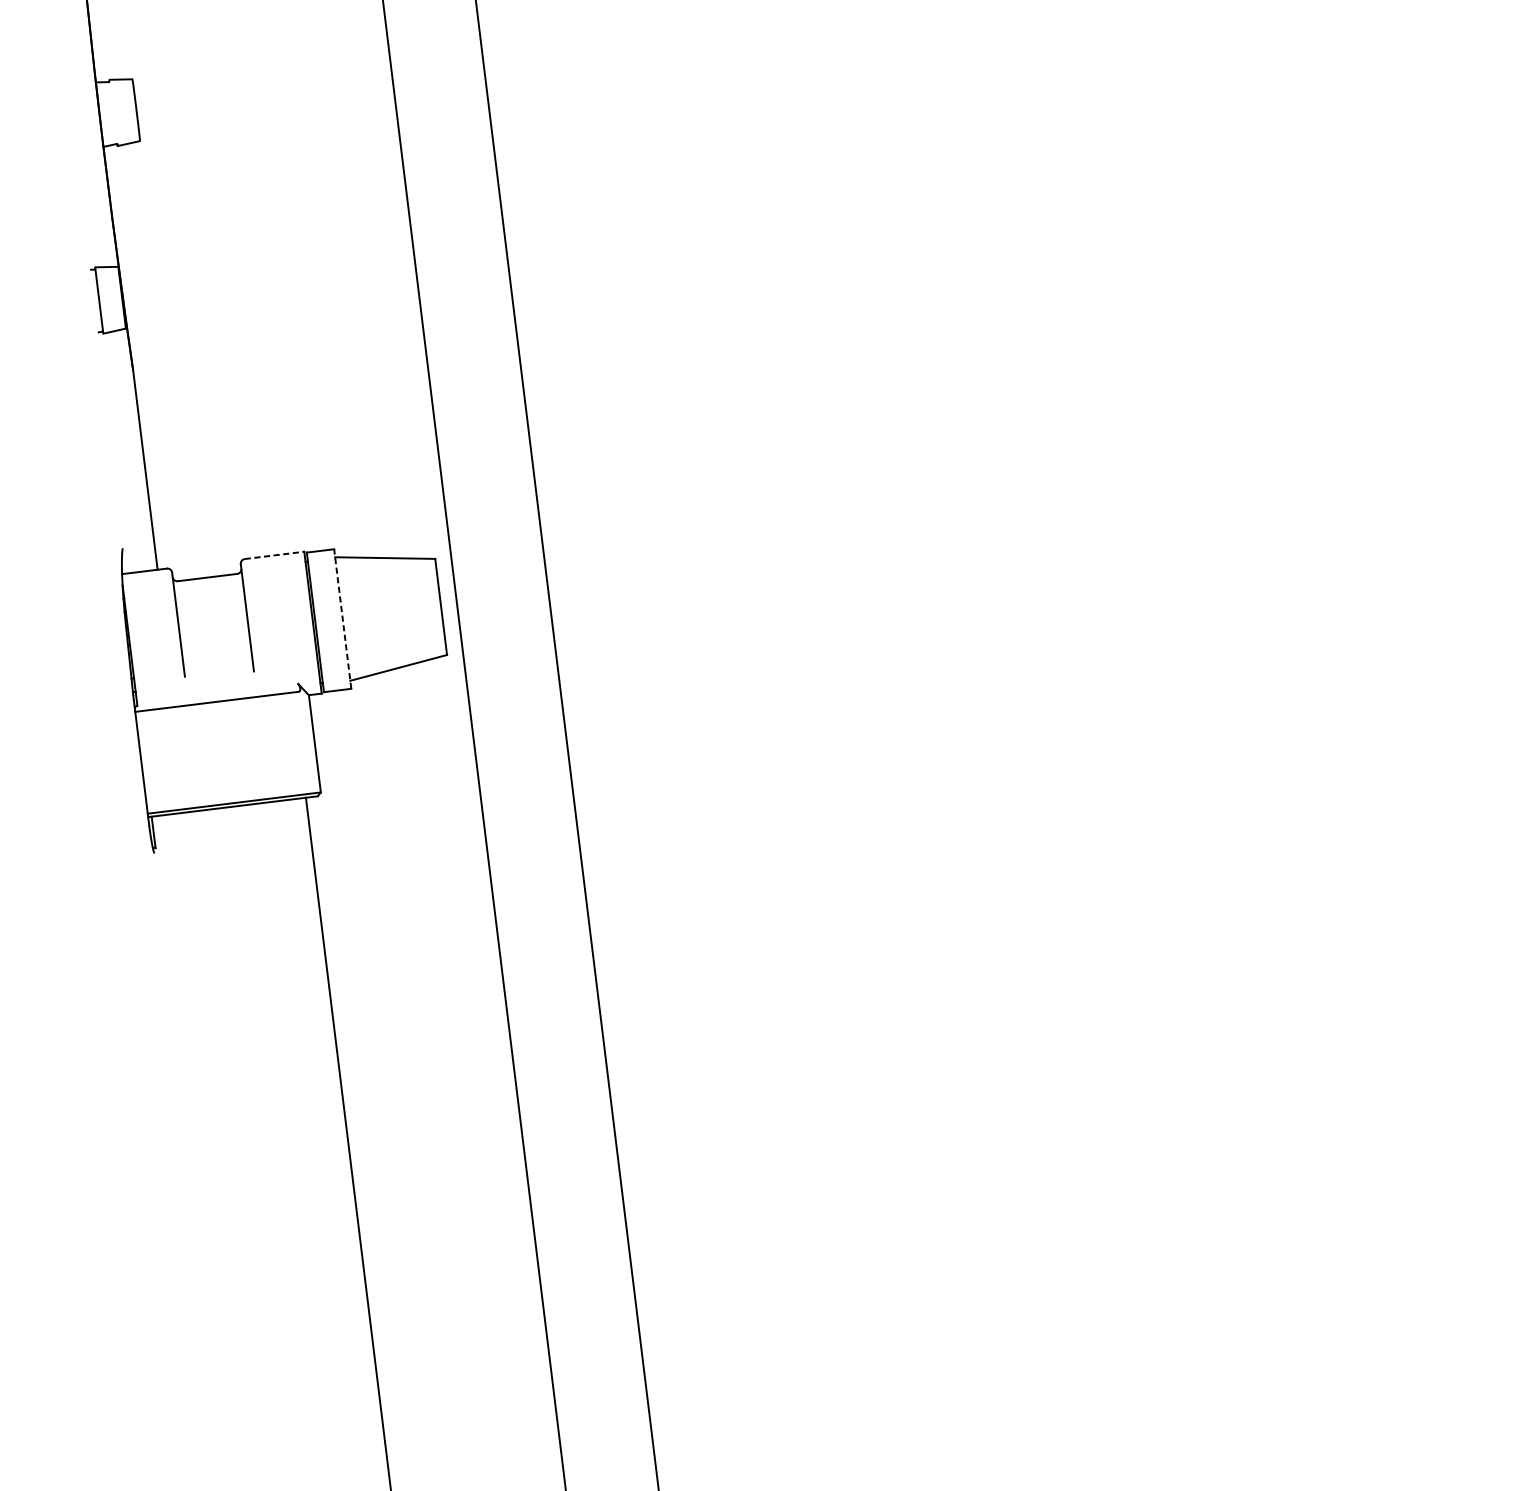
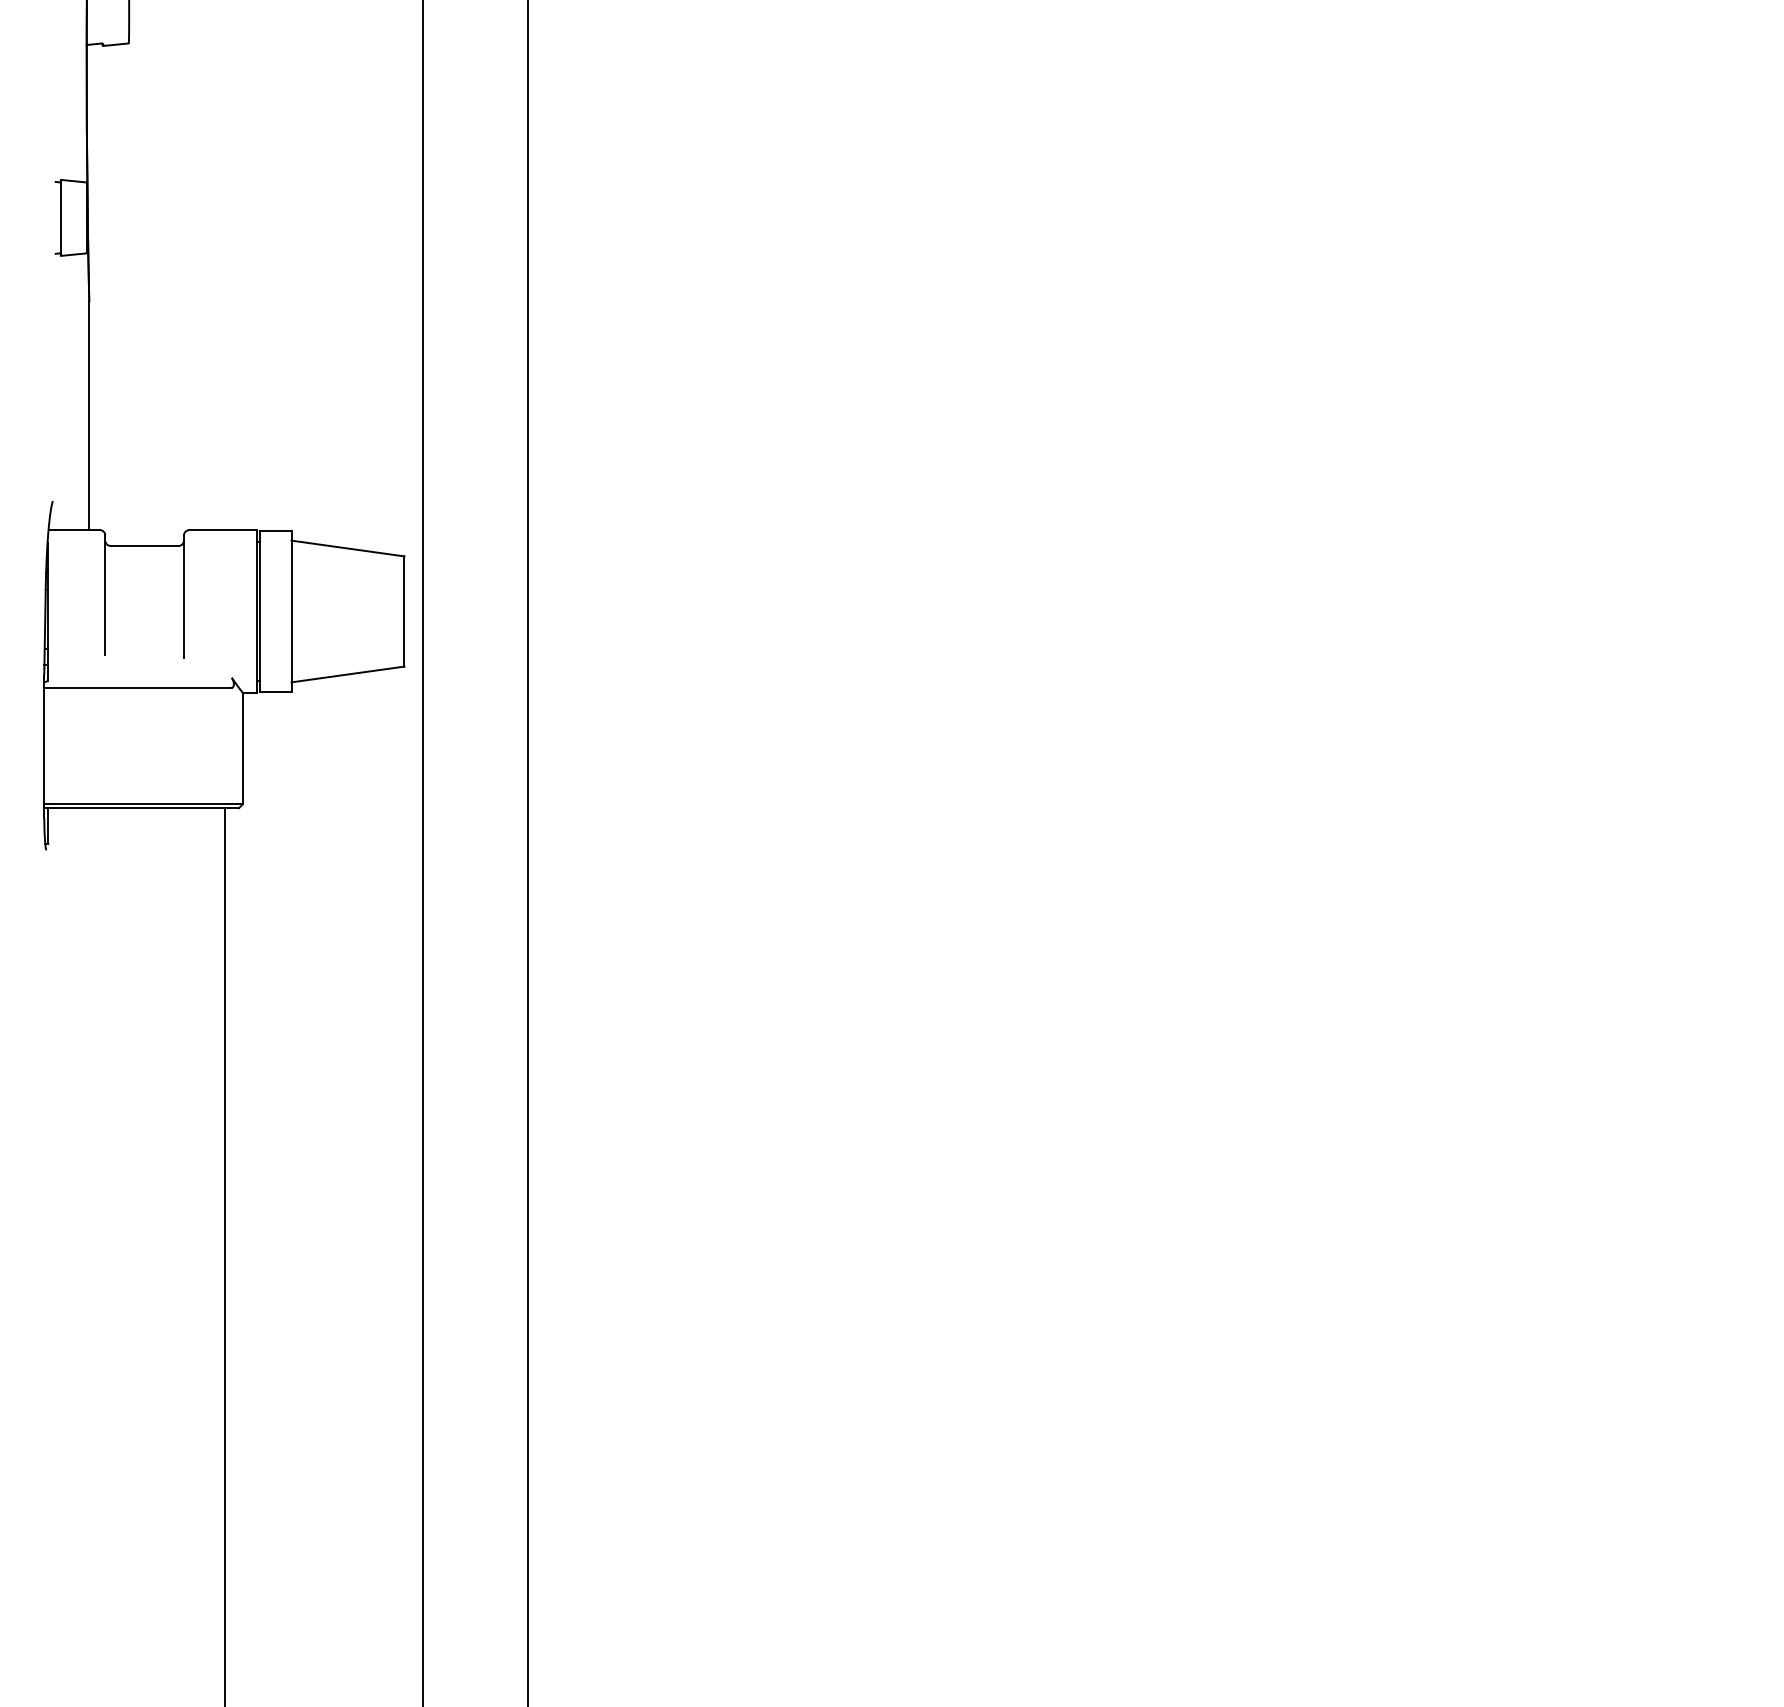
line: (274, 555) -> (223, 530), dashed -> solid
line: (342, 619) -> (291, 611), dashed -> solid

